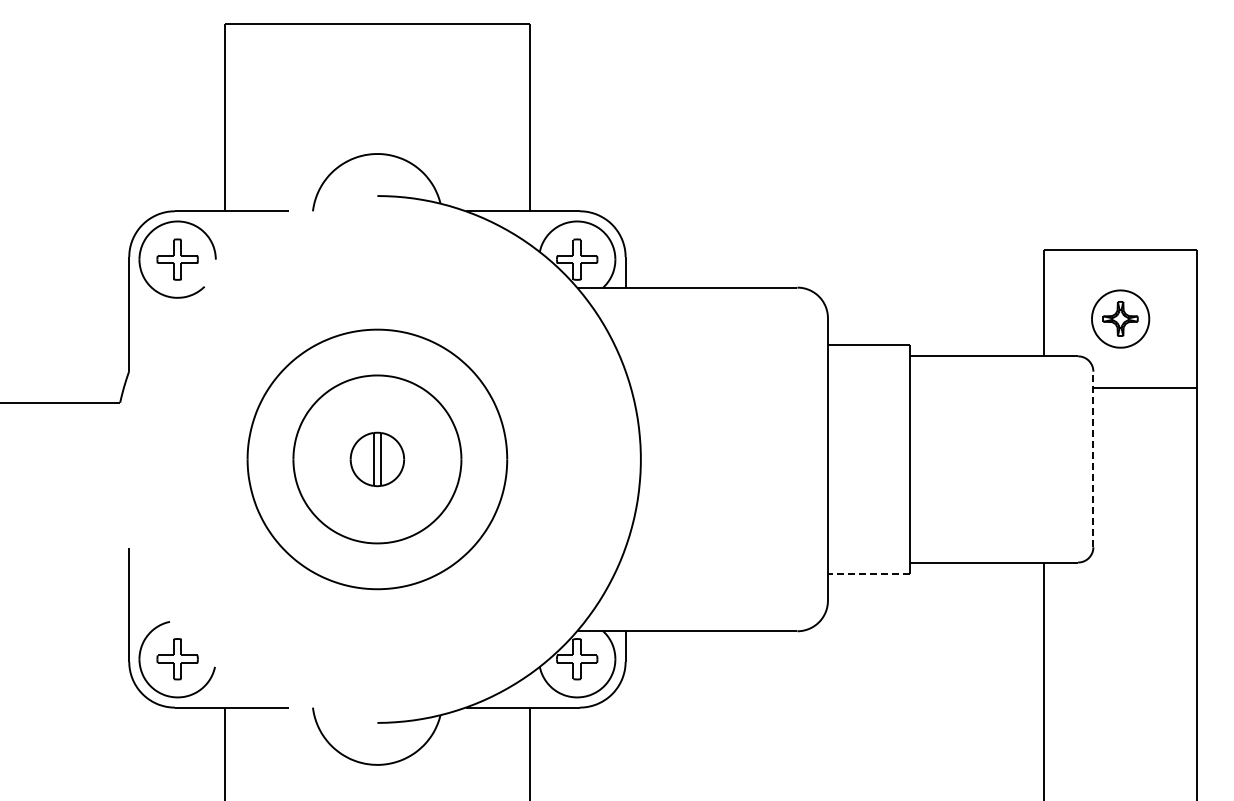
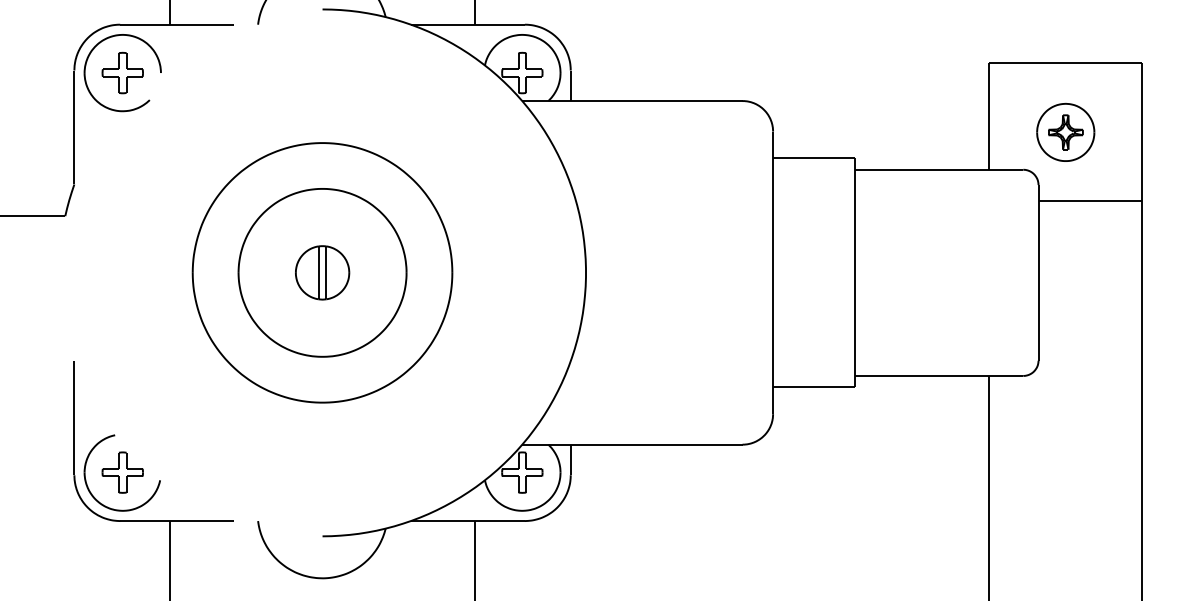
line: (1093, 459) -> (1038, 272), dashed -> solid
line: (868, 574) -> (813, 387), dashed -> solid

